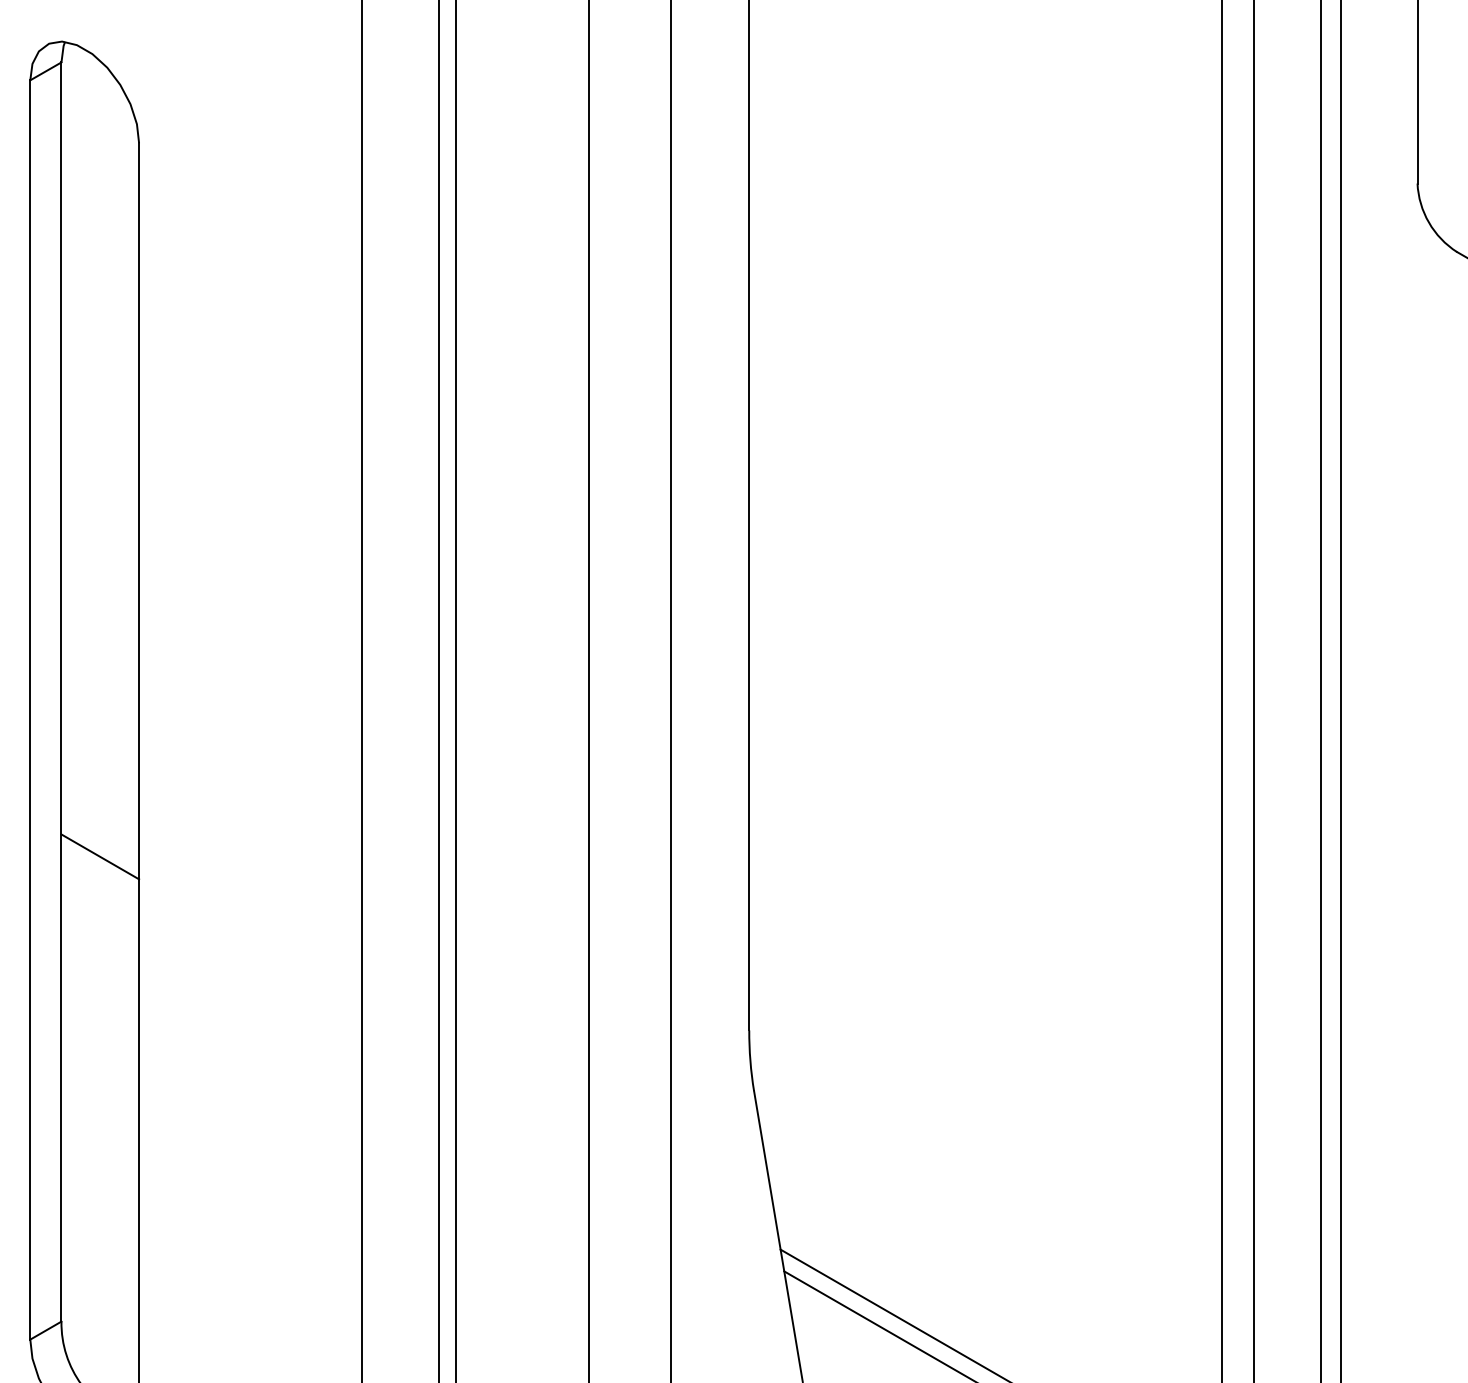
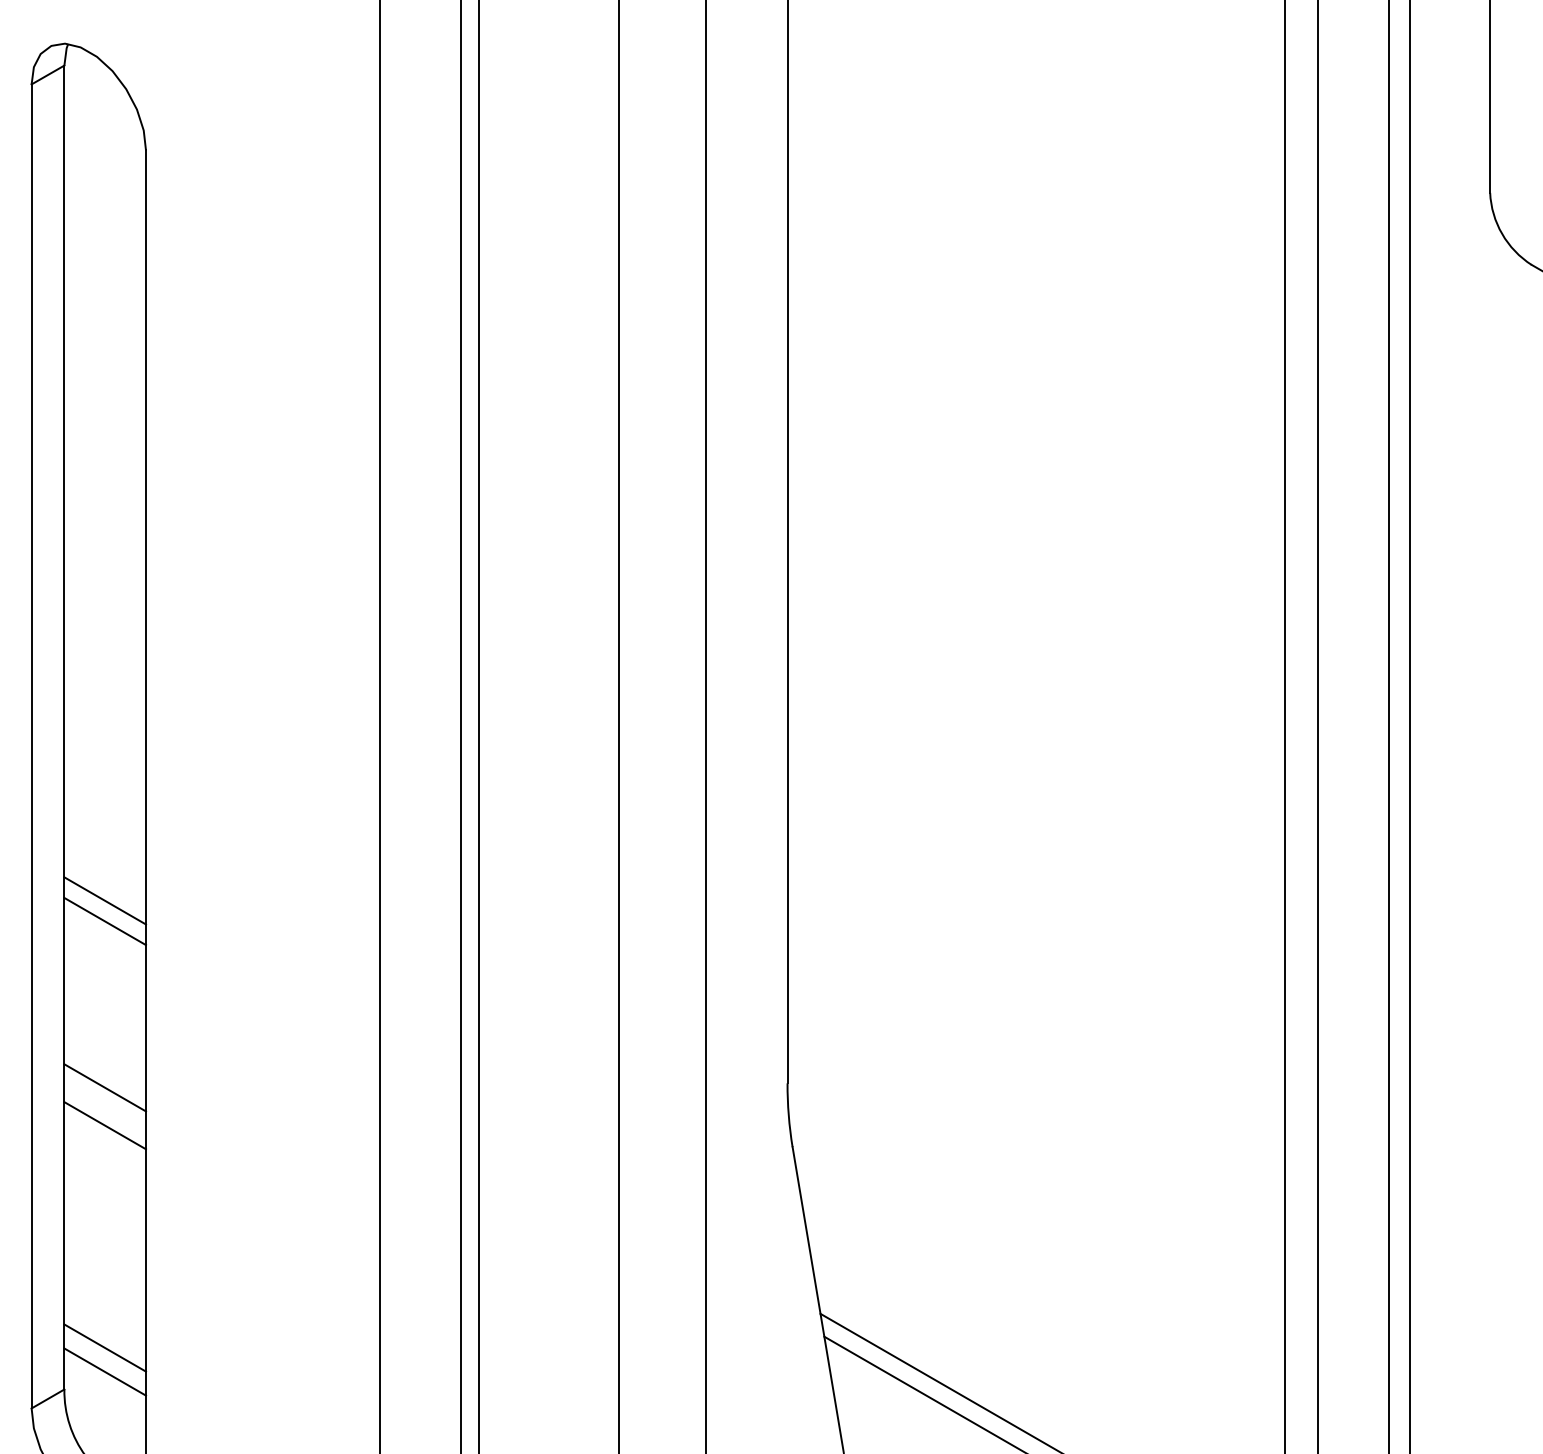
line: (100, 876) -> (105, 921), added
line: (100, 1034) -> (105, 1087), added
line: (100, 1070) -> (105, 1125), added
line: (100, 1281) -> (105, 1347), added
line: (100, 1304) -> (105, 1371), added

